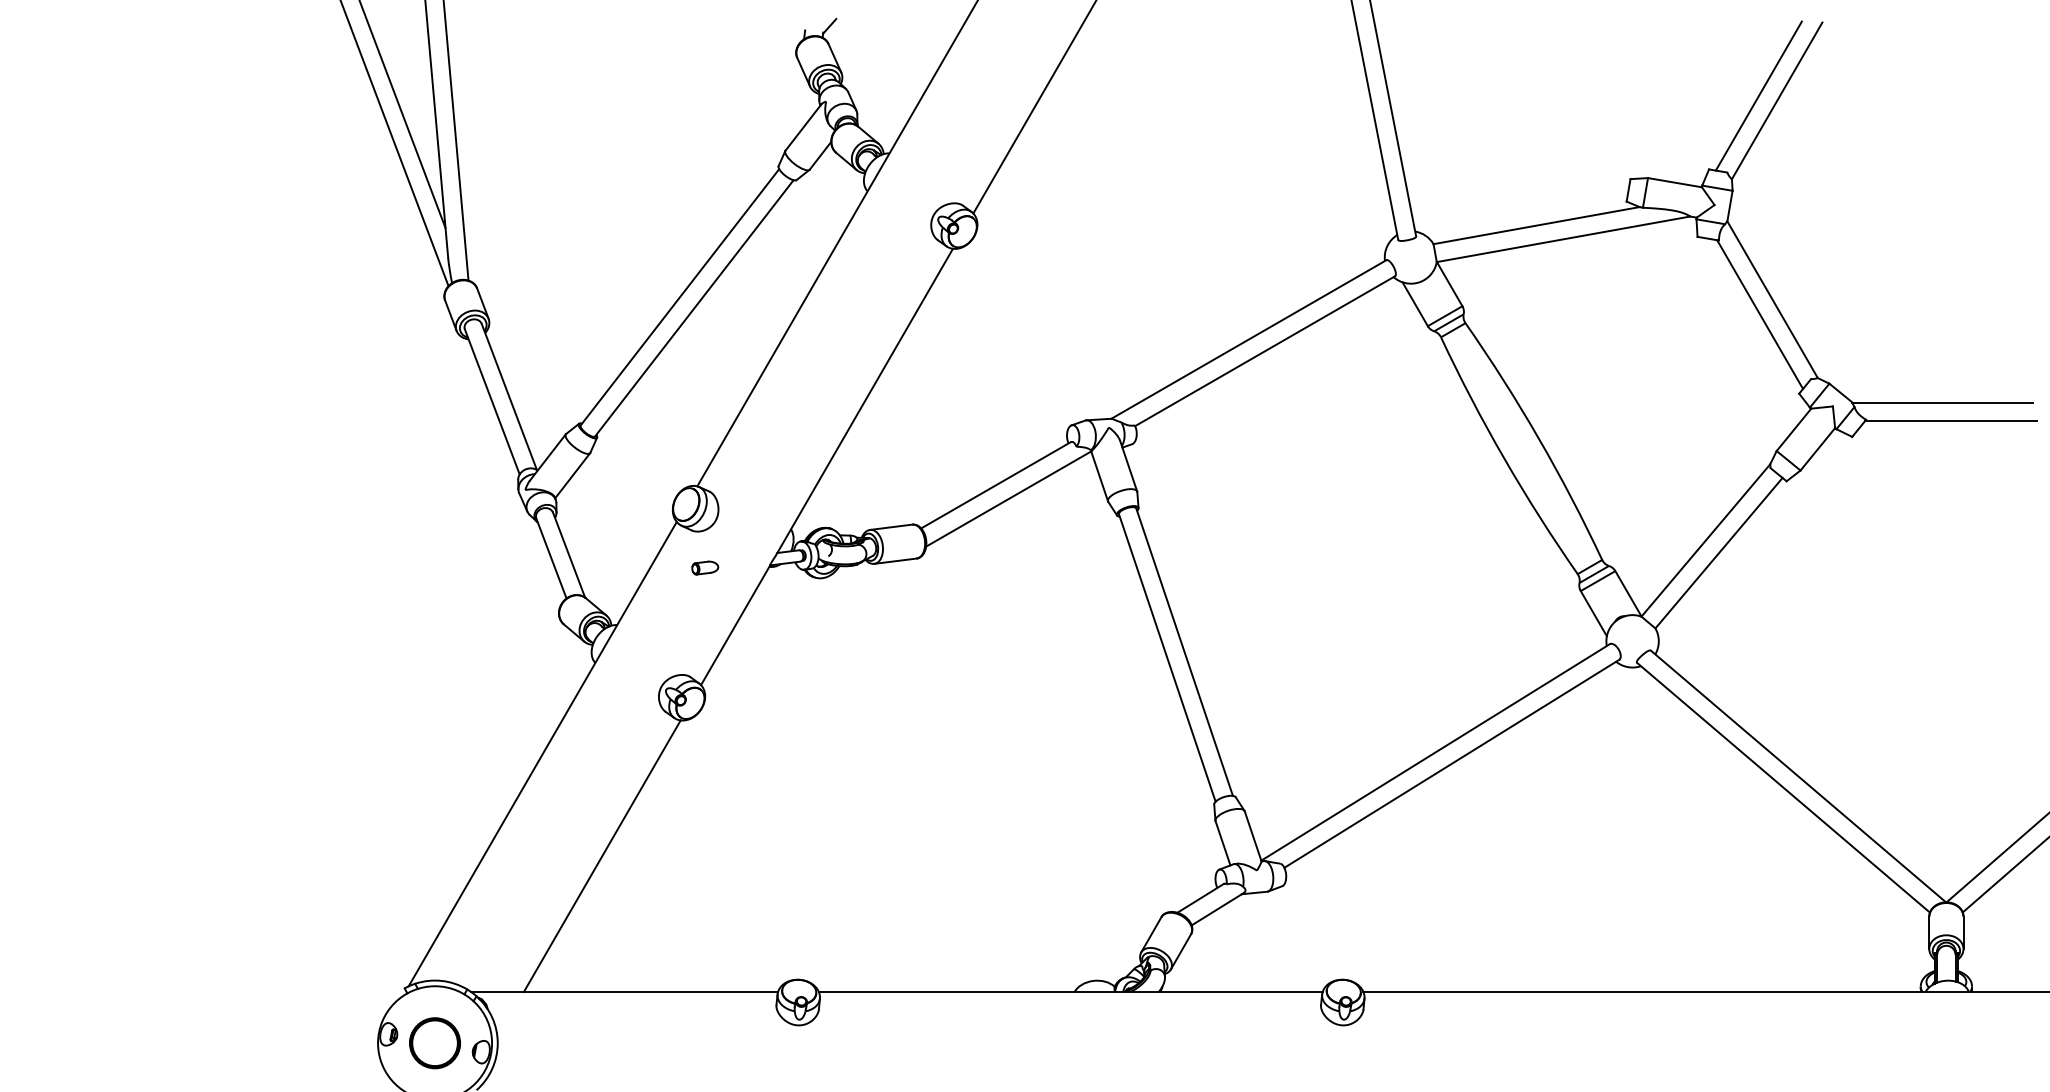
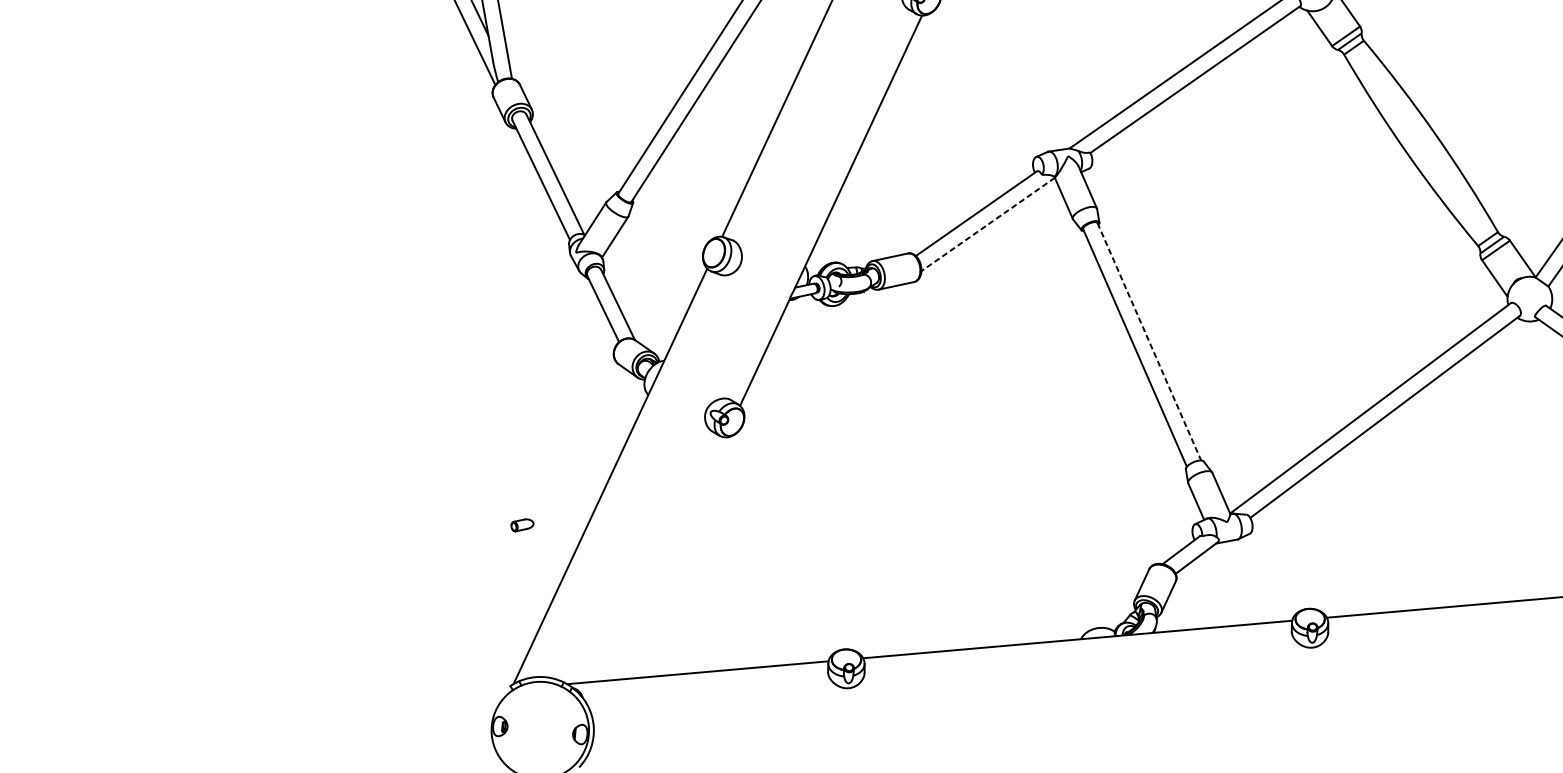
line: (1008, 499) -> (988, 224), solid -> dashed
part: (705, 567) -> (522, 524), moved
line: (1184, 652) -> (1149, 342), solid -> dashed
line: (601, 855) -> (668, 558), removed
part: (434, 1043) -> (539, 730), removed

